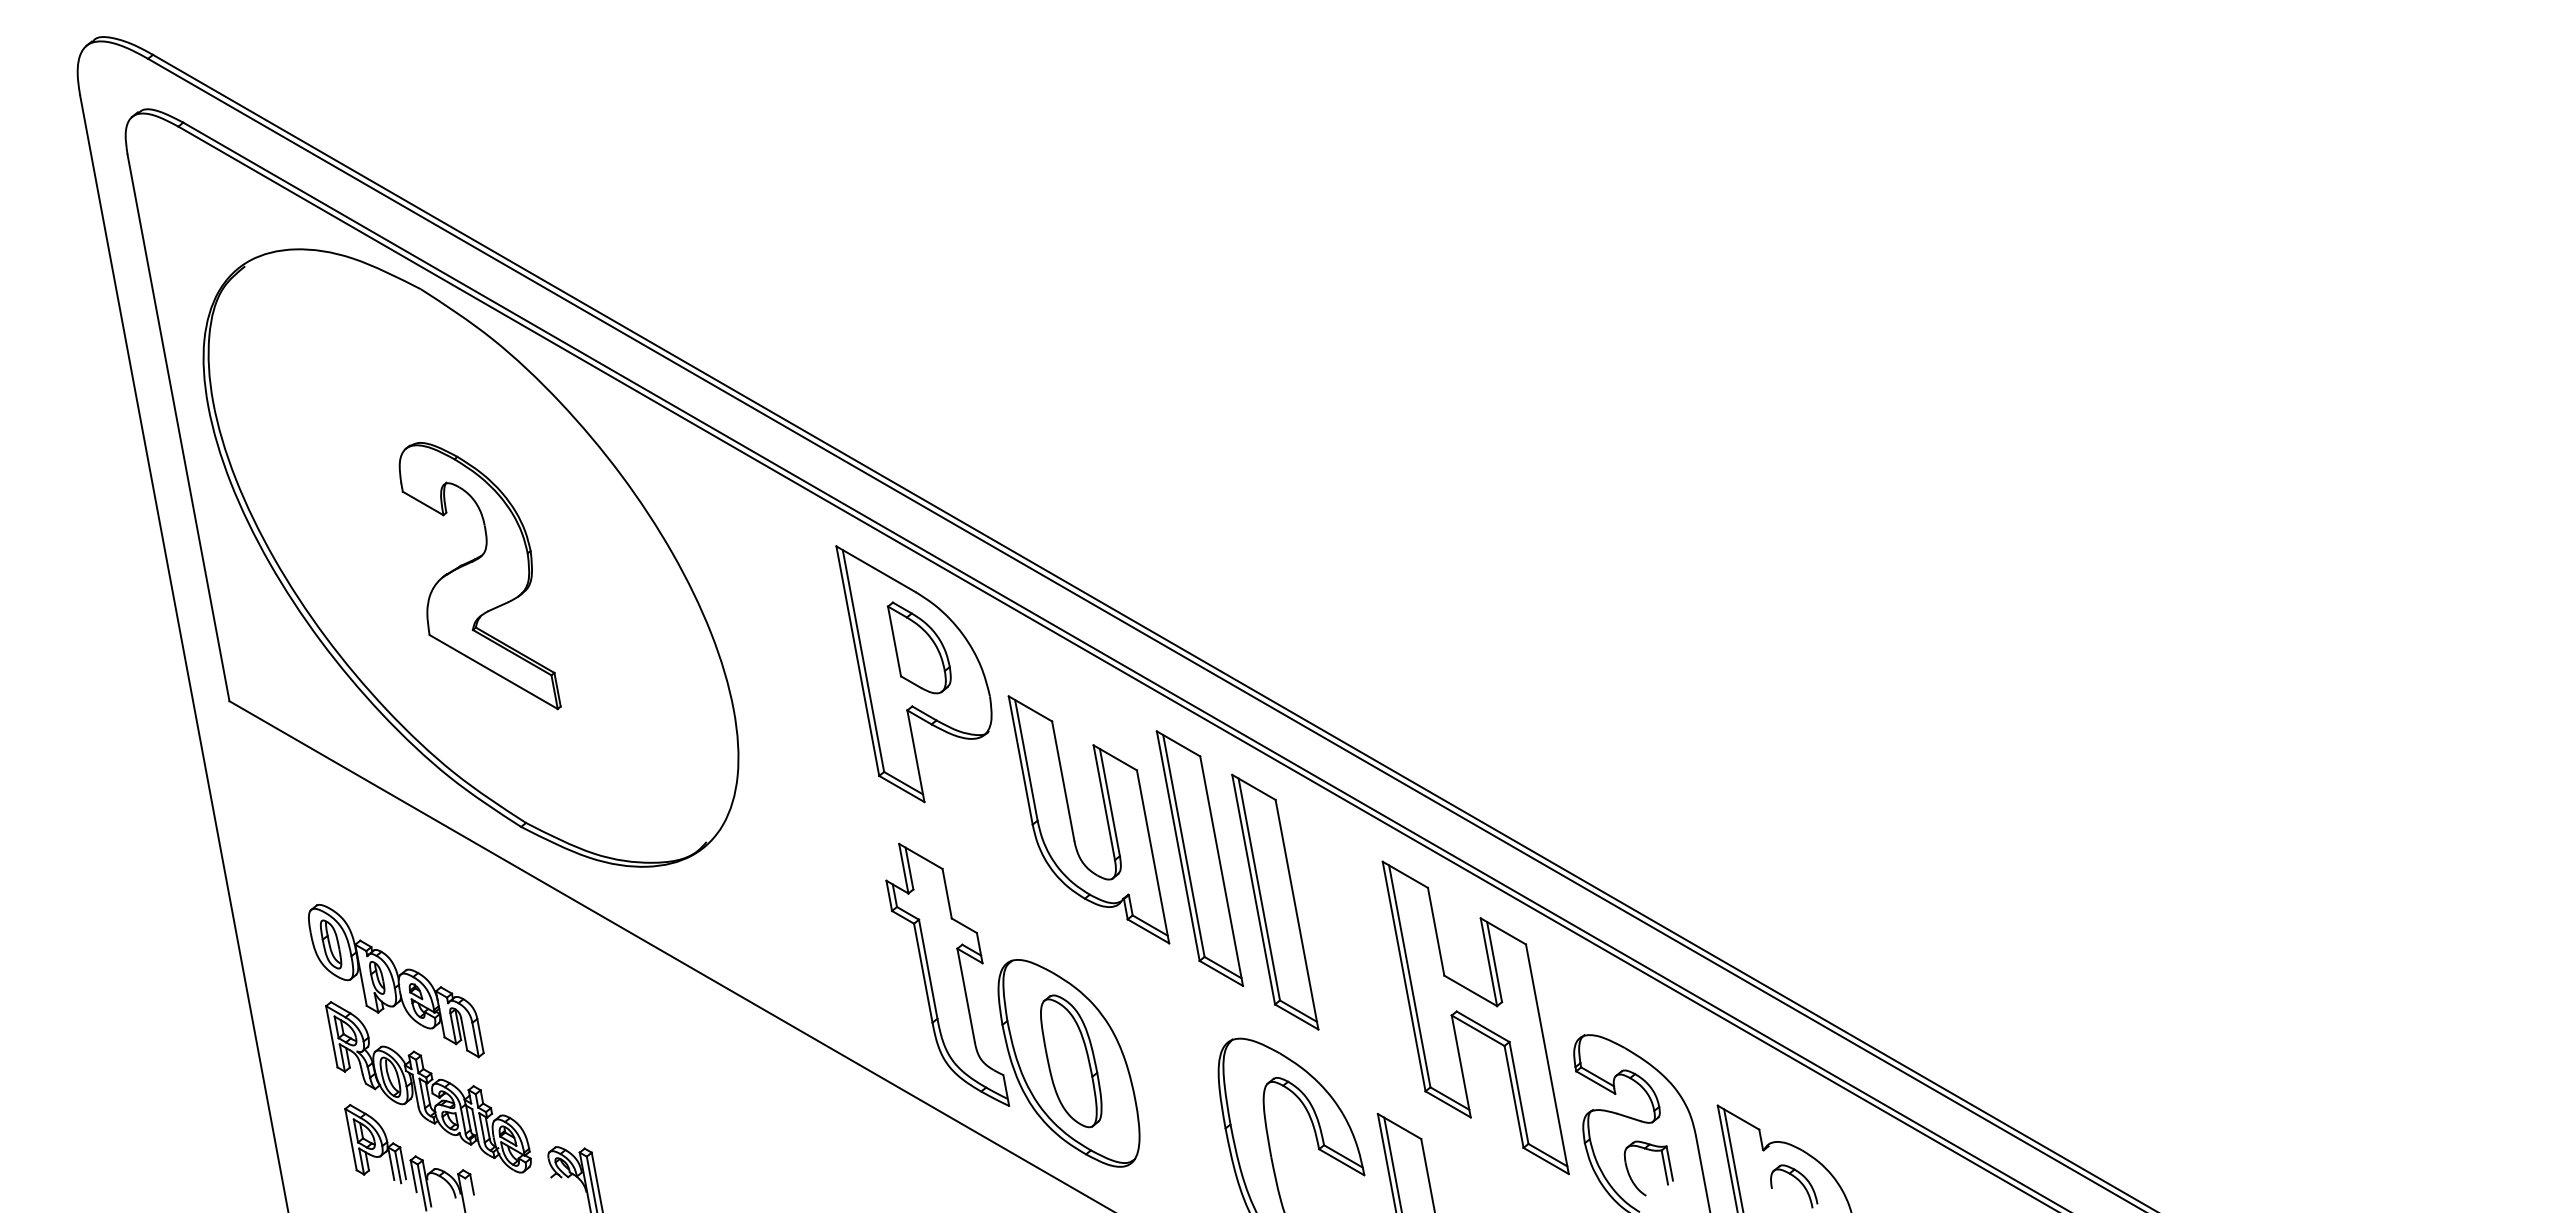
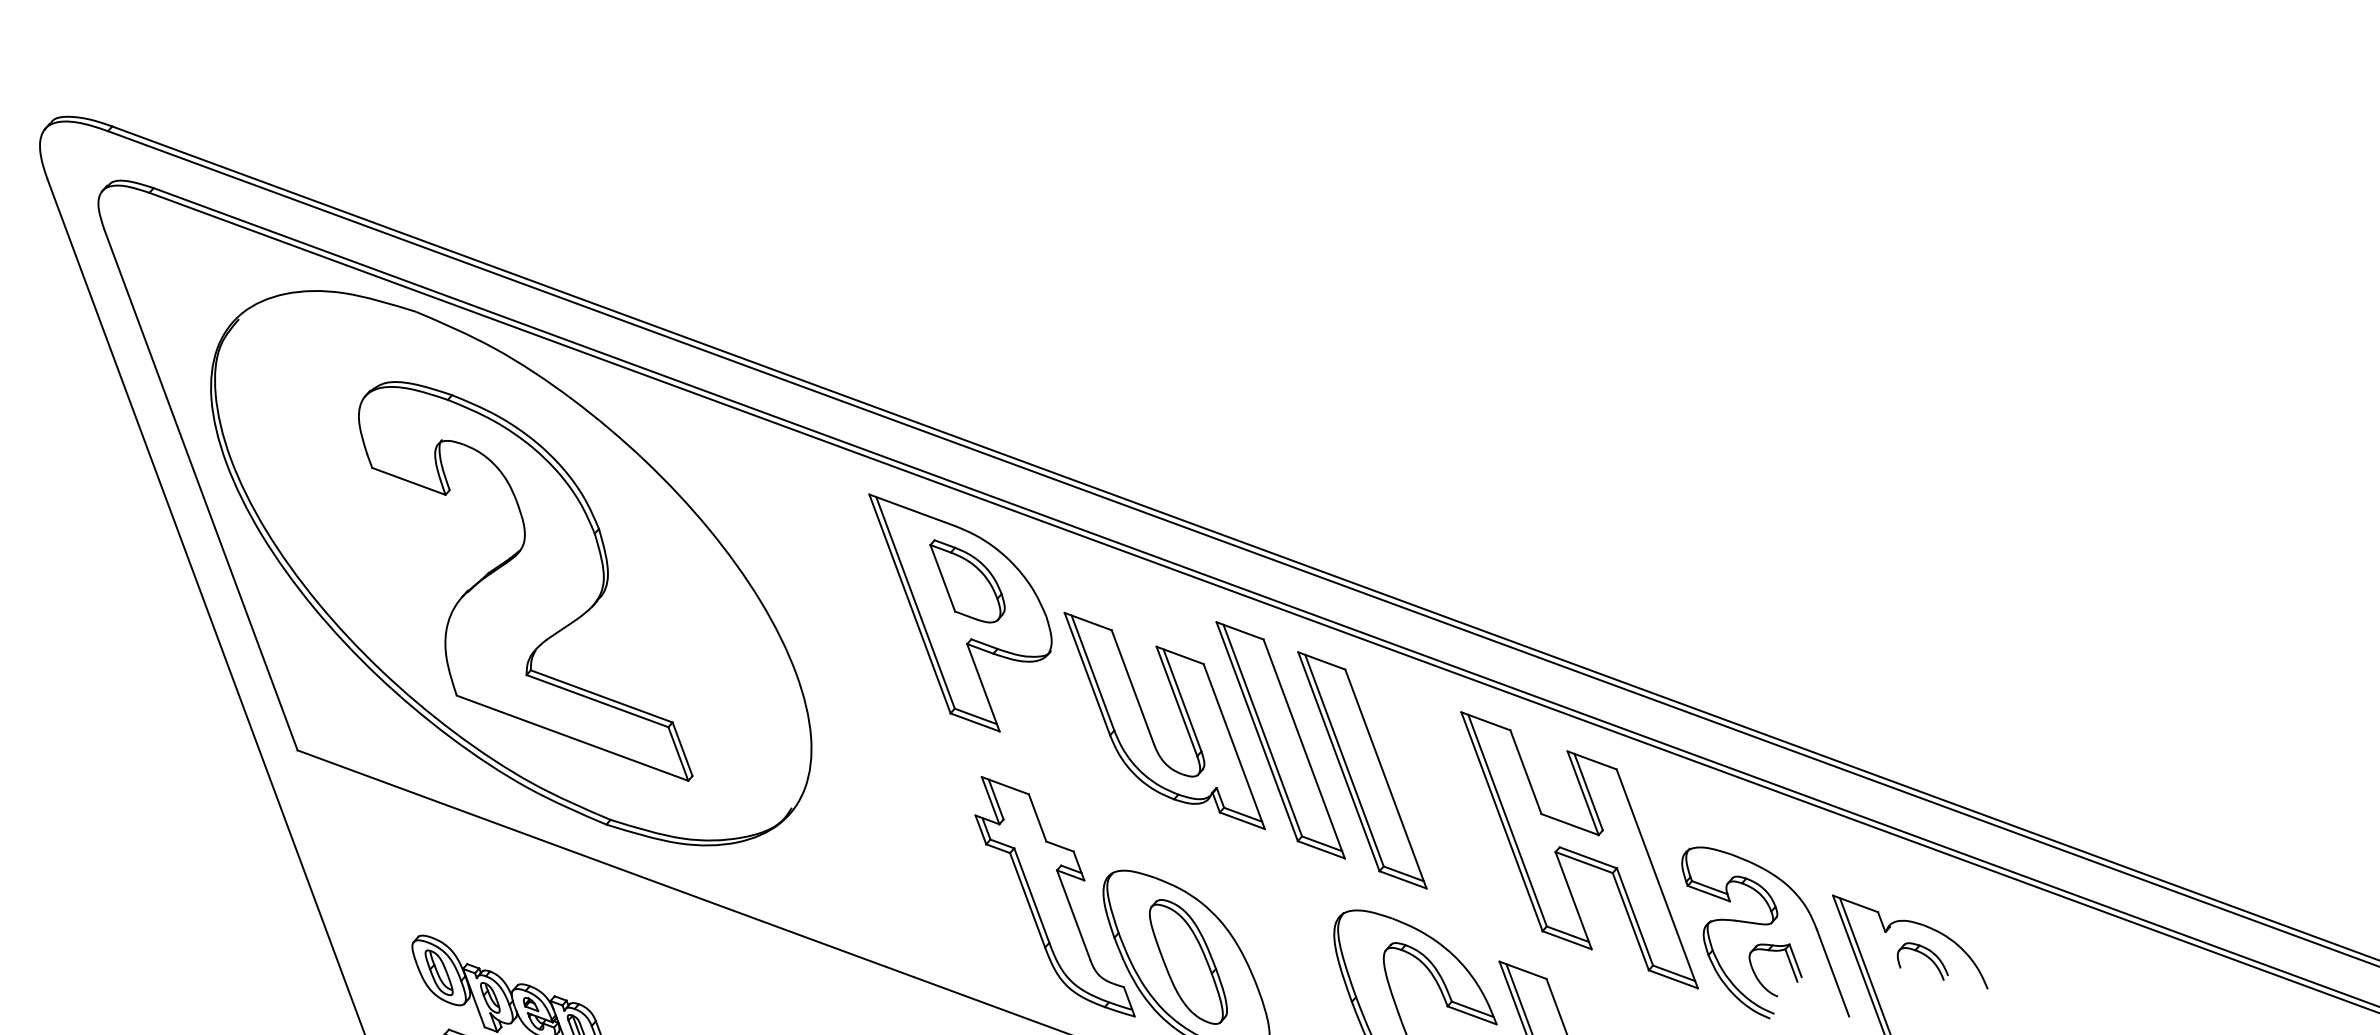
part: (480, 575) -> (523, 583), size x1.67

